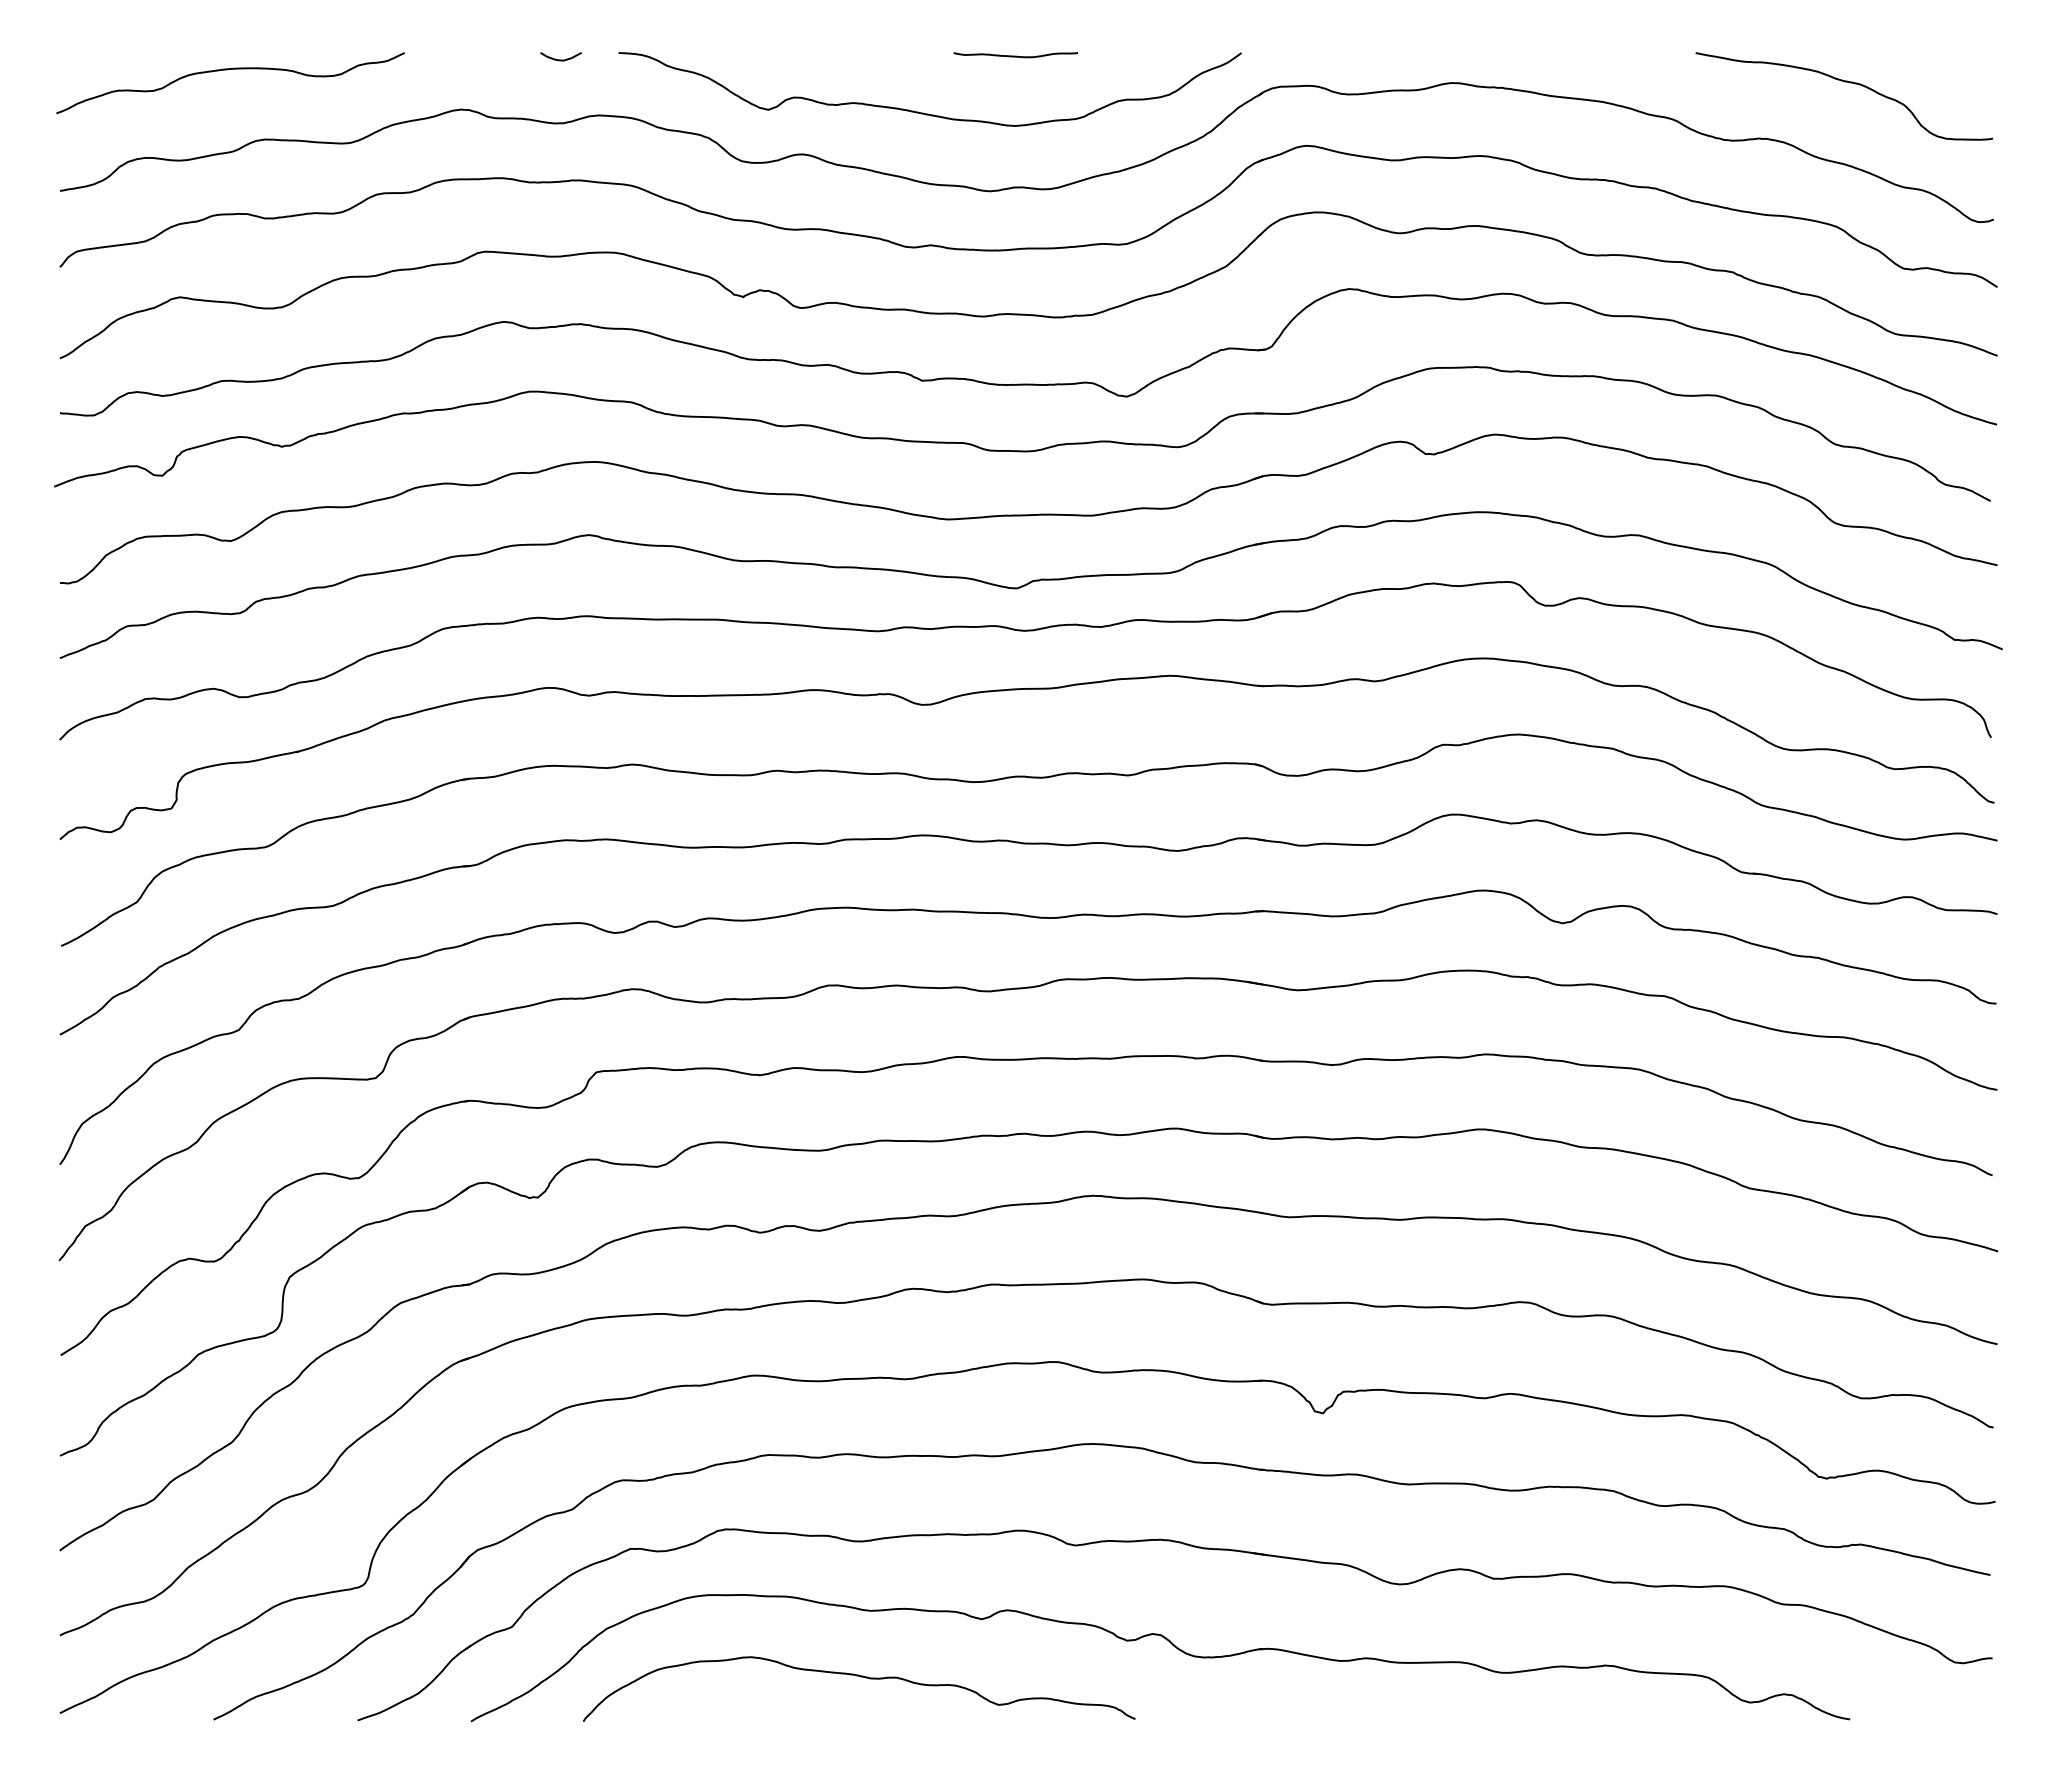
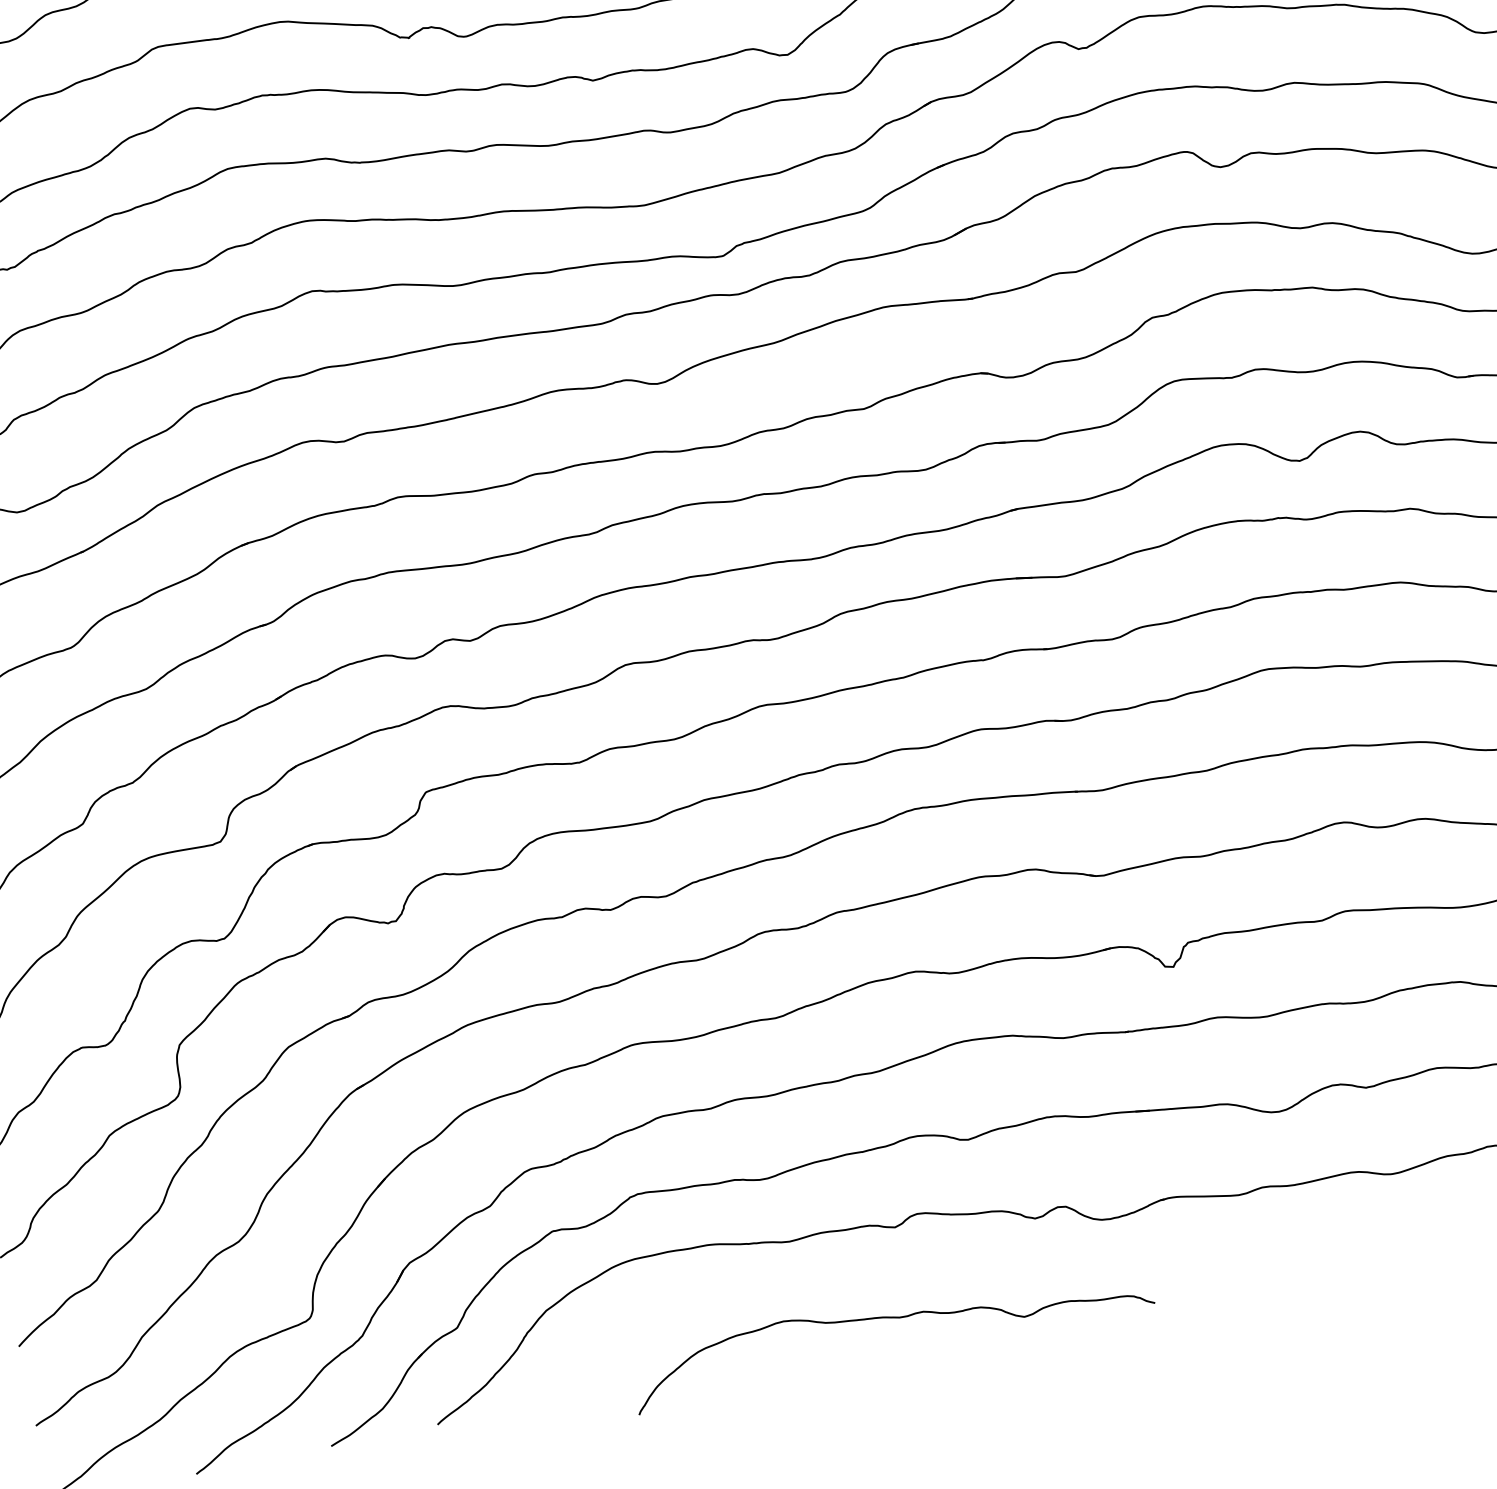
curve: (860, 1677) -> (889, 1318), moved

